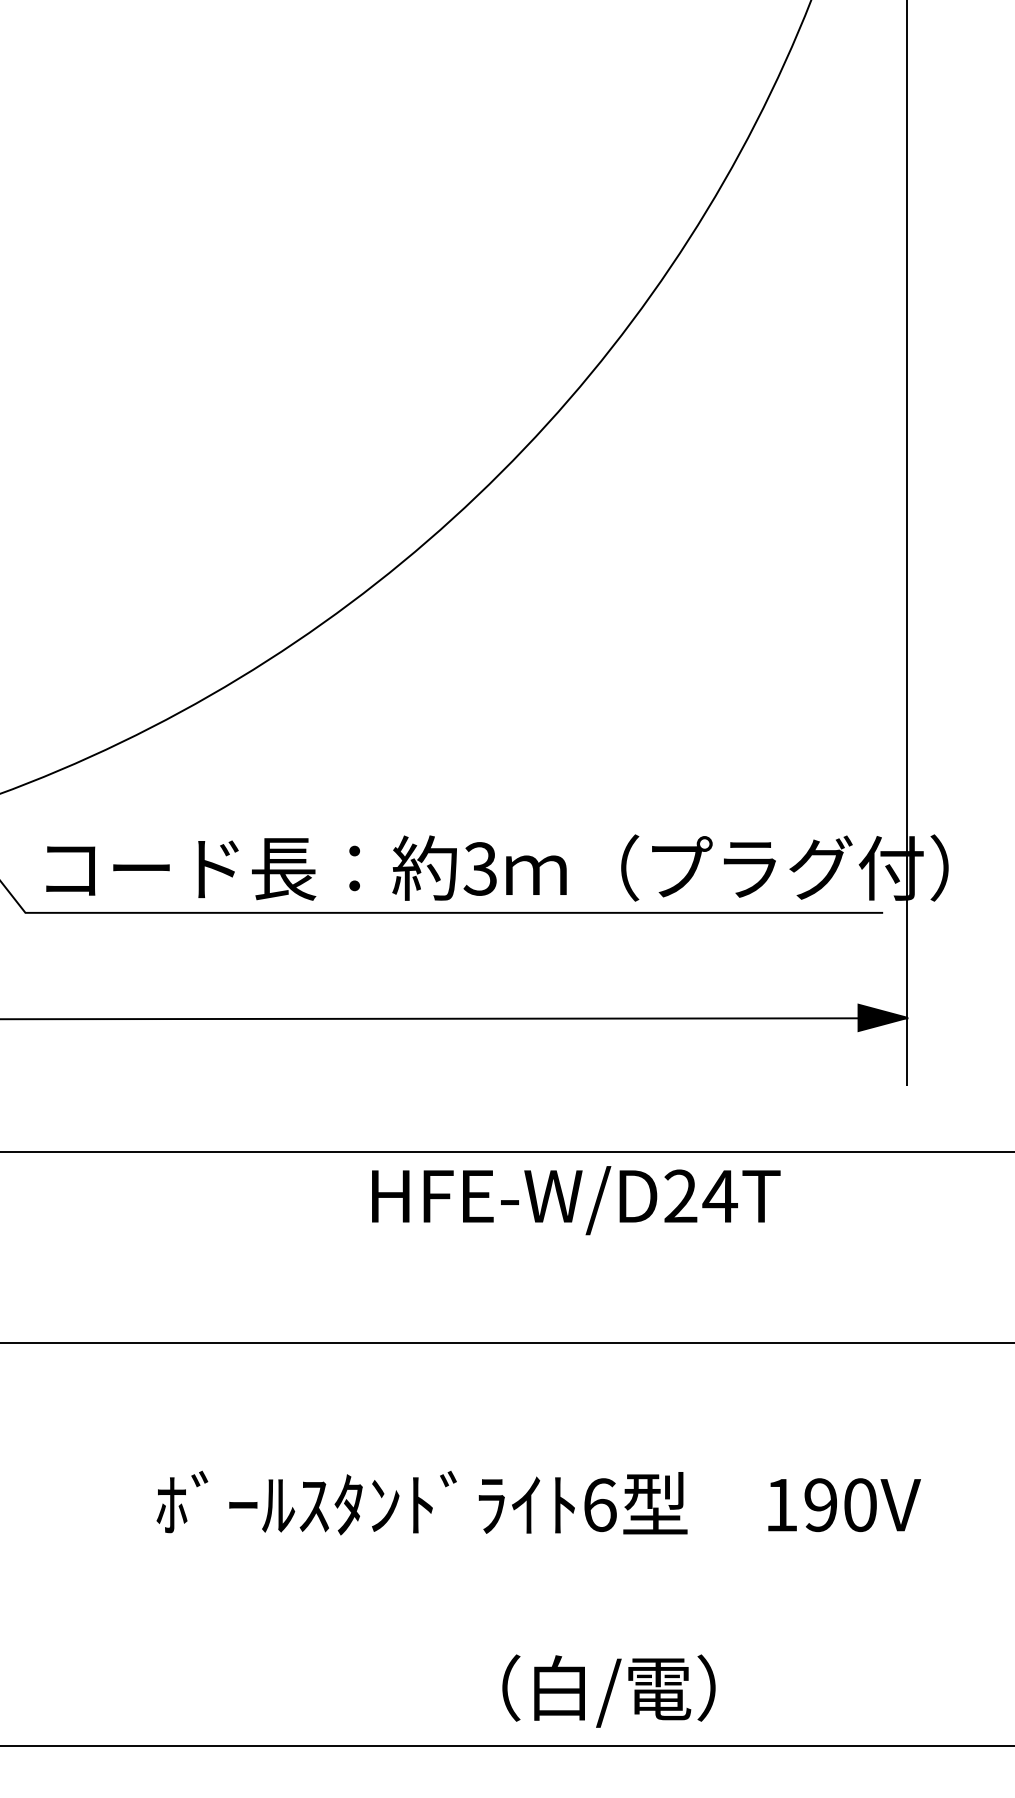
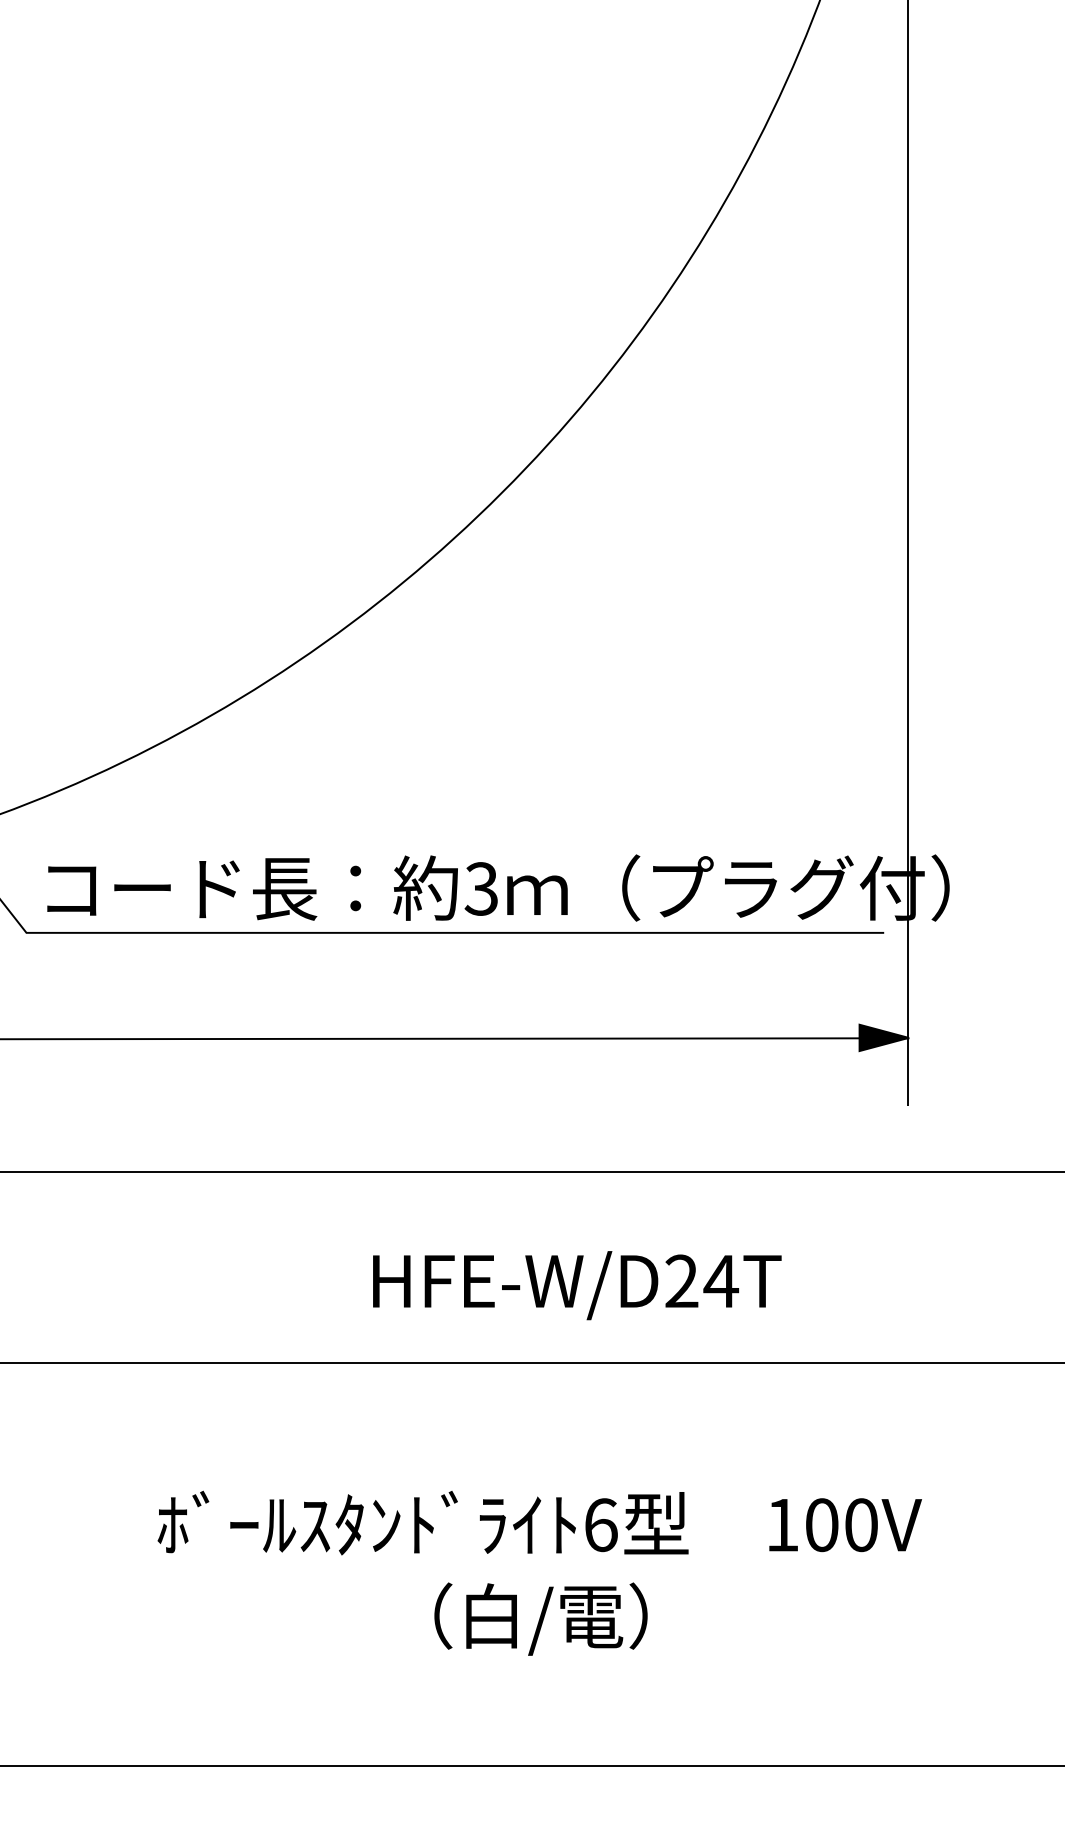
text: (576, 1200) -> (577, 1285), moved
text: (820, 1505) -> (821, 1525), 190V -> 100V
text: (608, 1690) -> (540, 1618), moved

